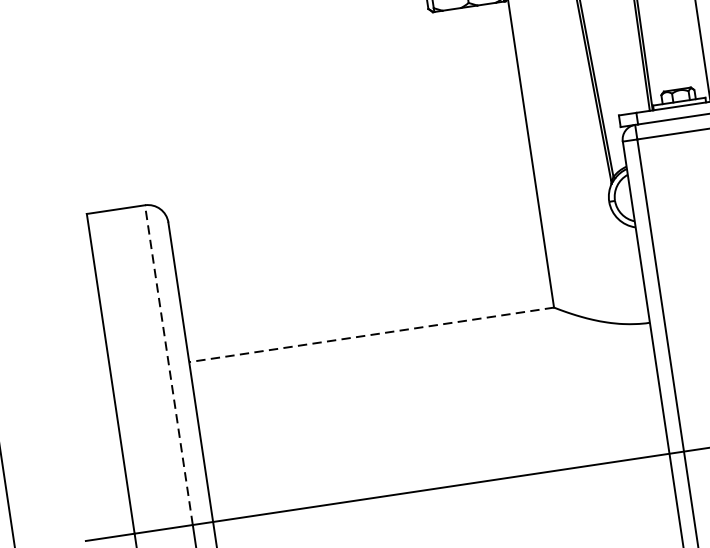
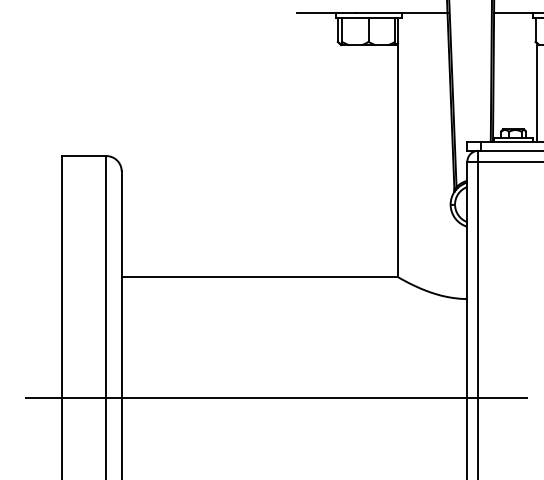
line: (371, 335) -> (259, 277), dashed -> solid
line: (169, 364) -> (106, 276), dashed -> solid

